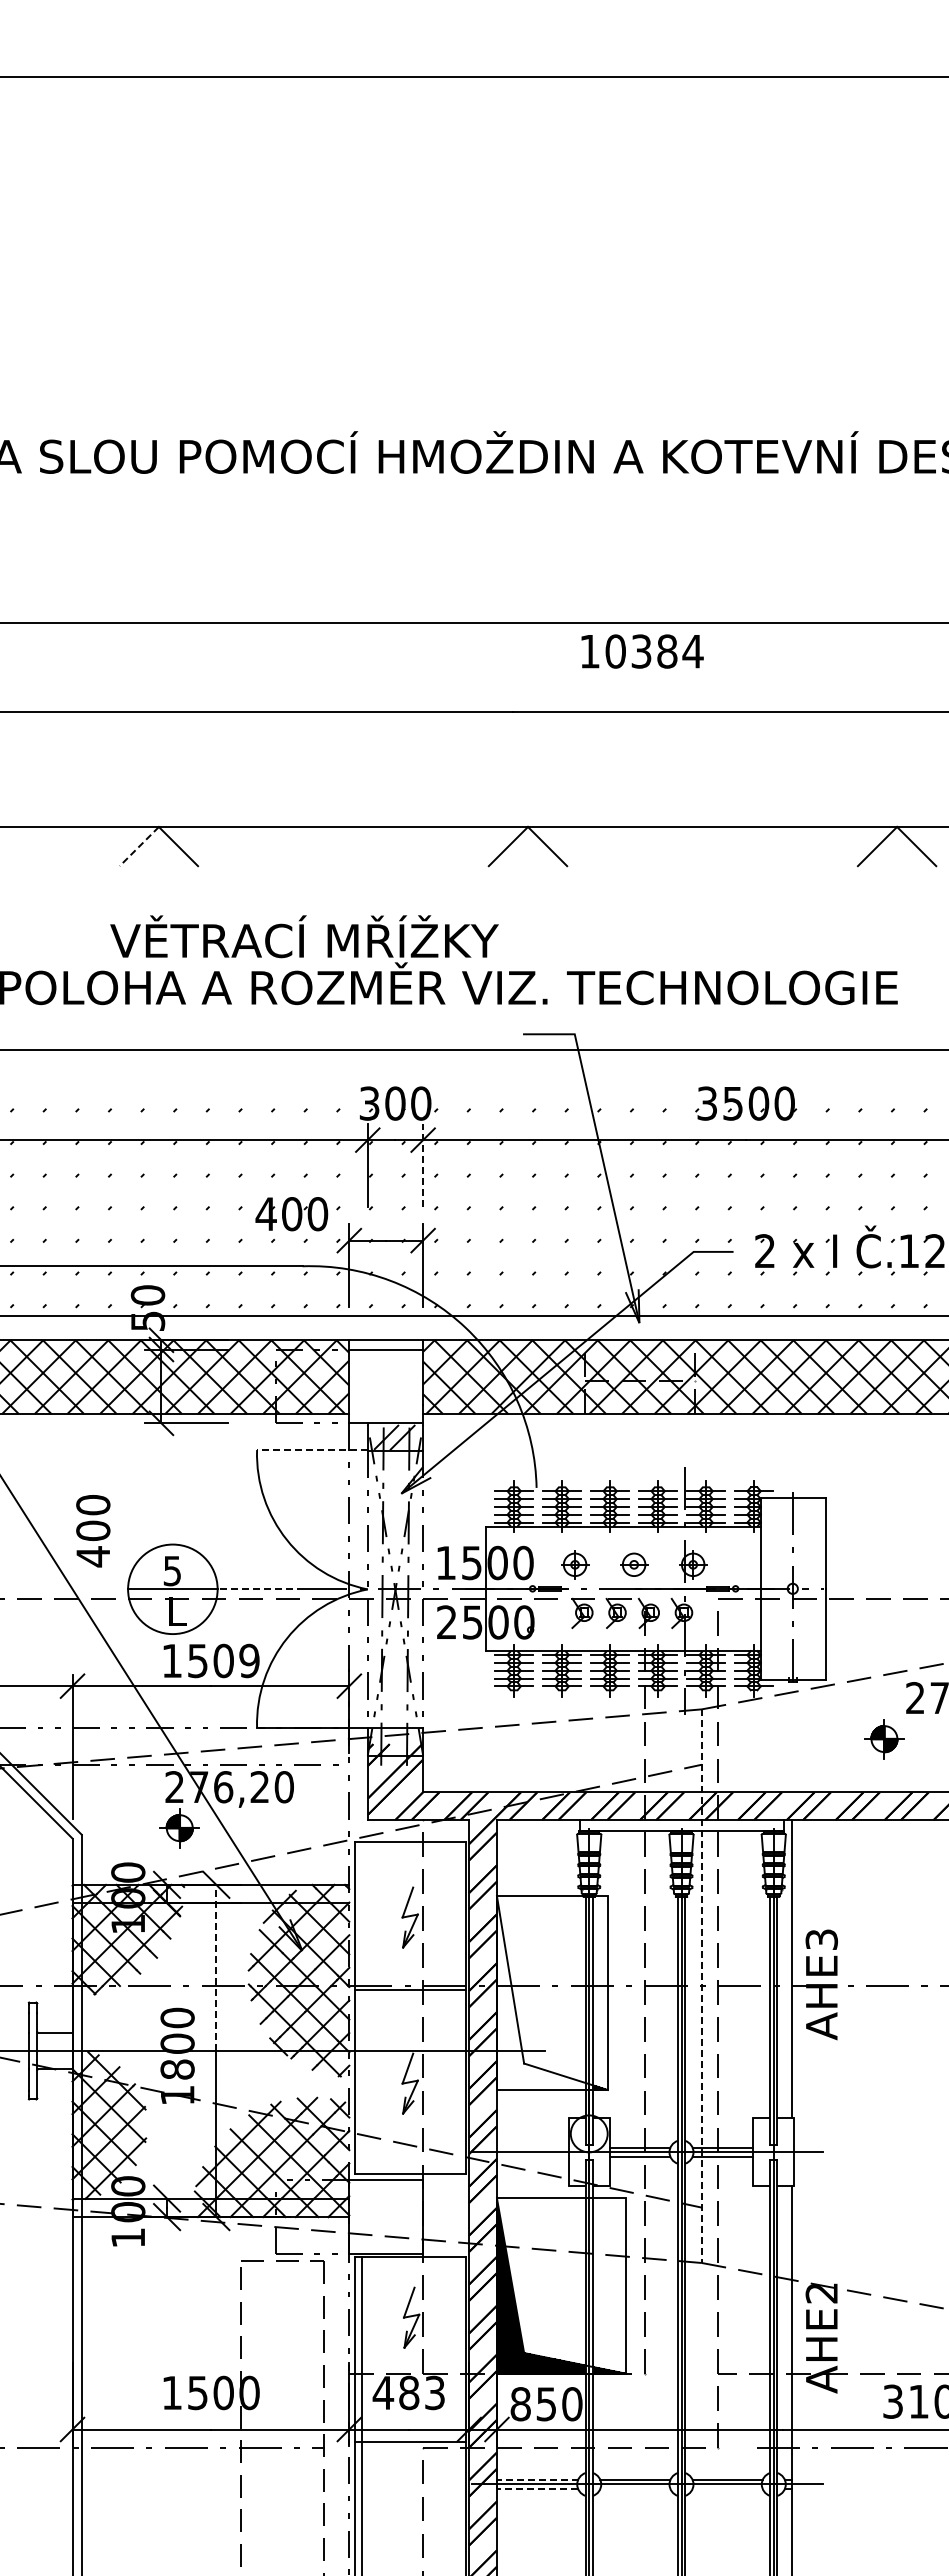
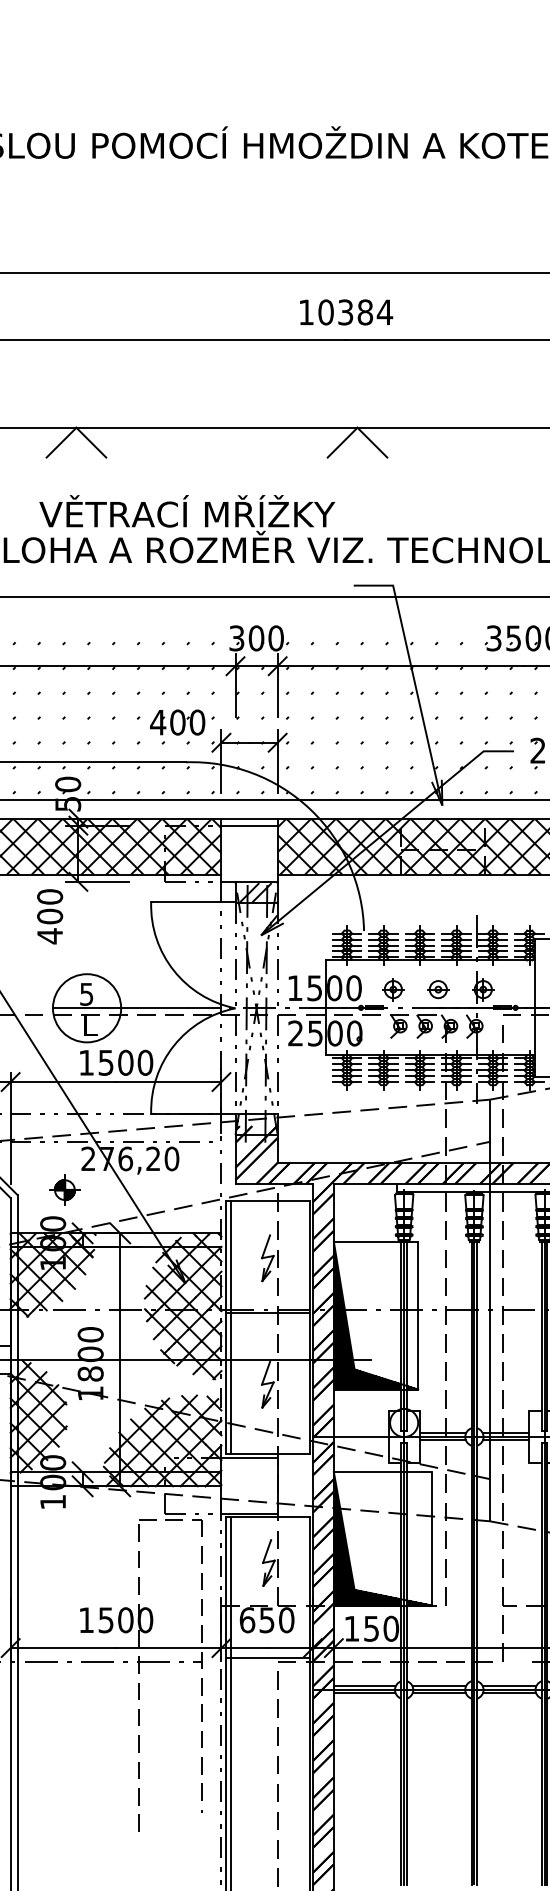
text: (642, 651) -> (346, 312), moved
line: (139, 846) -> (61, 442), dashed -> solid
line: (423, 1165) -> (277, 685), dashed -> solid
line: (311, 1450) -> (192, 902), dashed -> solid
text: (93, 1531) -> (50, 917), moved
line: (260, 1589) -> (153, 1008), dashed -> solid
text: (249, 1661) -> (145, 1063), 1509 -> 1500
part: (179, 1828) -> (64, 1190), moved
line: (216, 1967) -> (120, 1296), dashed -> solid
line: (701, 1986) -> (489, 1310), dashed -> solid
hatch: (540, 1992) -> (367, 1315), added
line: (362, 2008) -> (231, 1327), added
text: (408, 2392) -> (266, 1619), 483 -> 650
text: (520, 2404) -> (351, 1629), 850 -> 150
line: (496, 2484) -> (333, 1689), dashed -> solid
line: (635, 2489) -> (439, 1693), added
line: (727, 2489) -> (509, 1693), added

